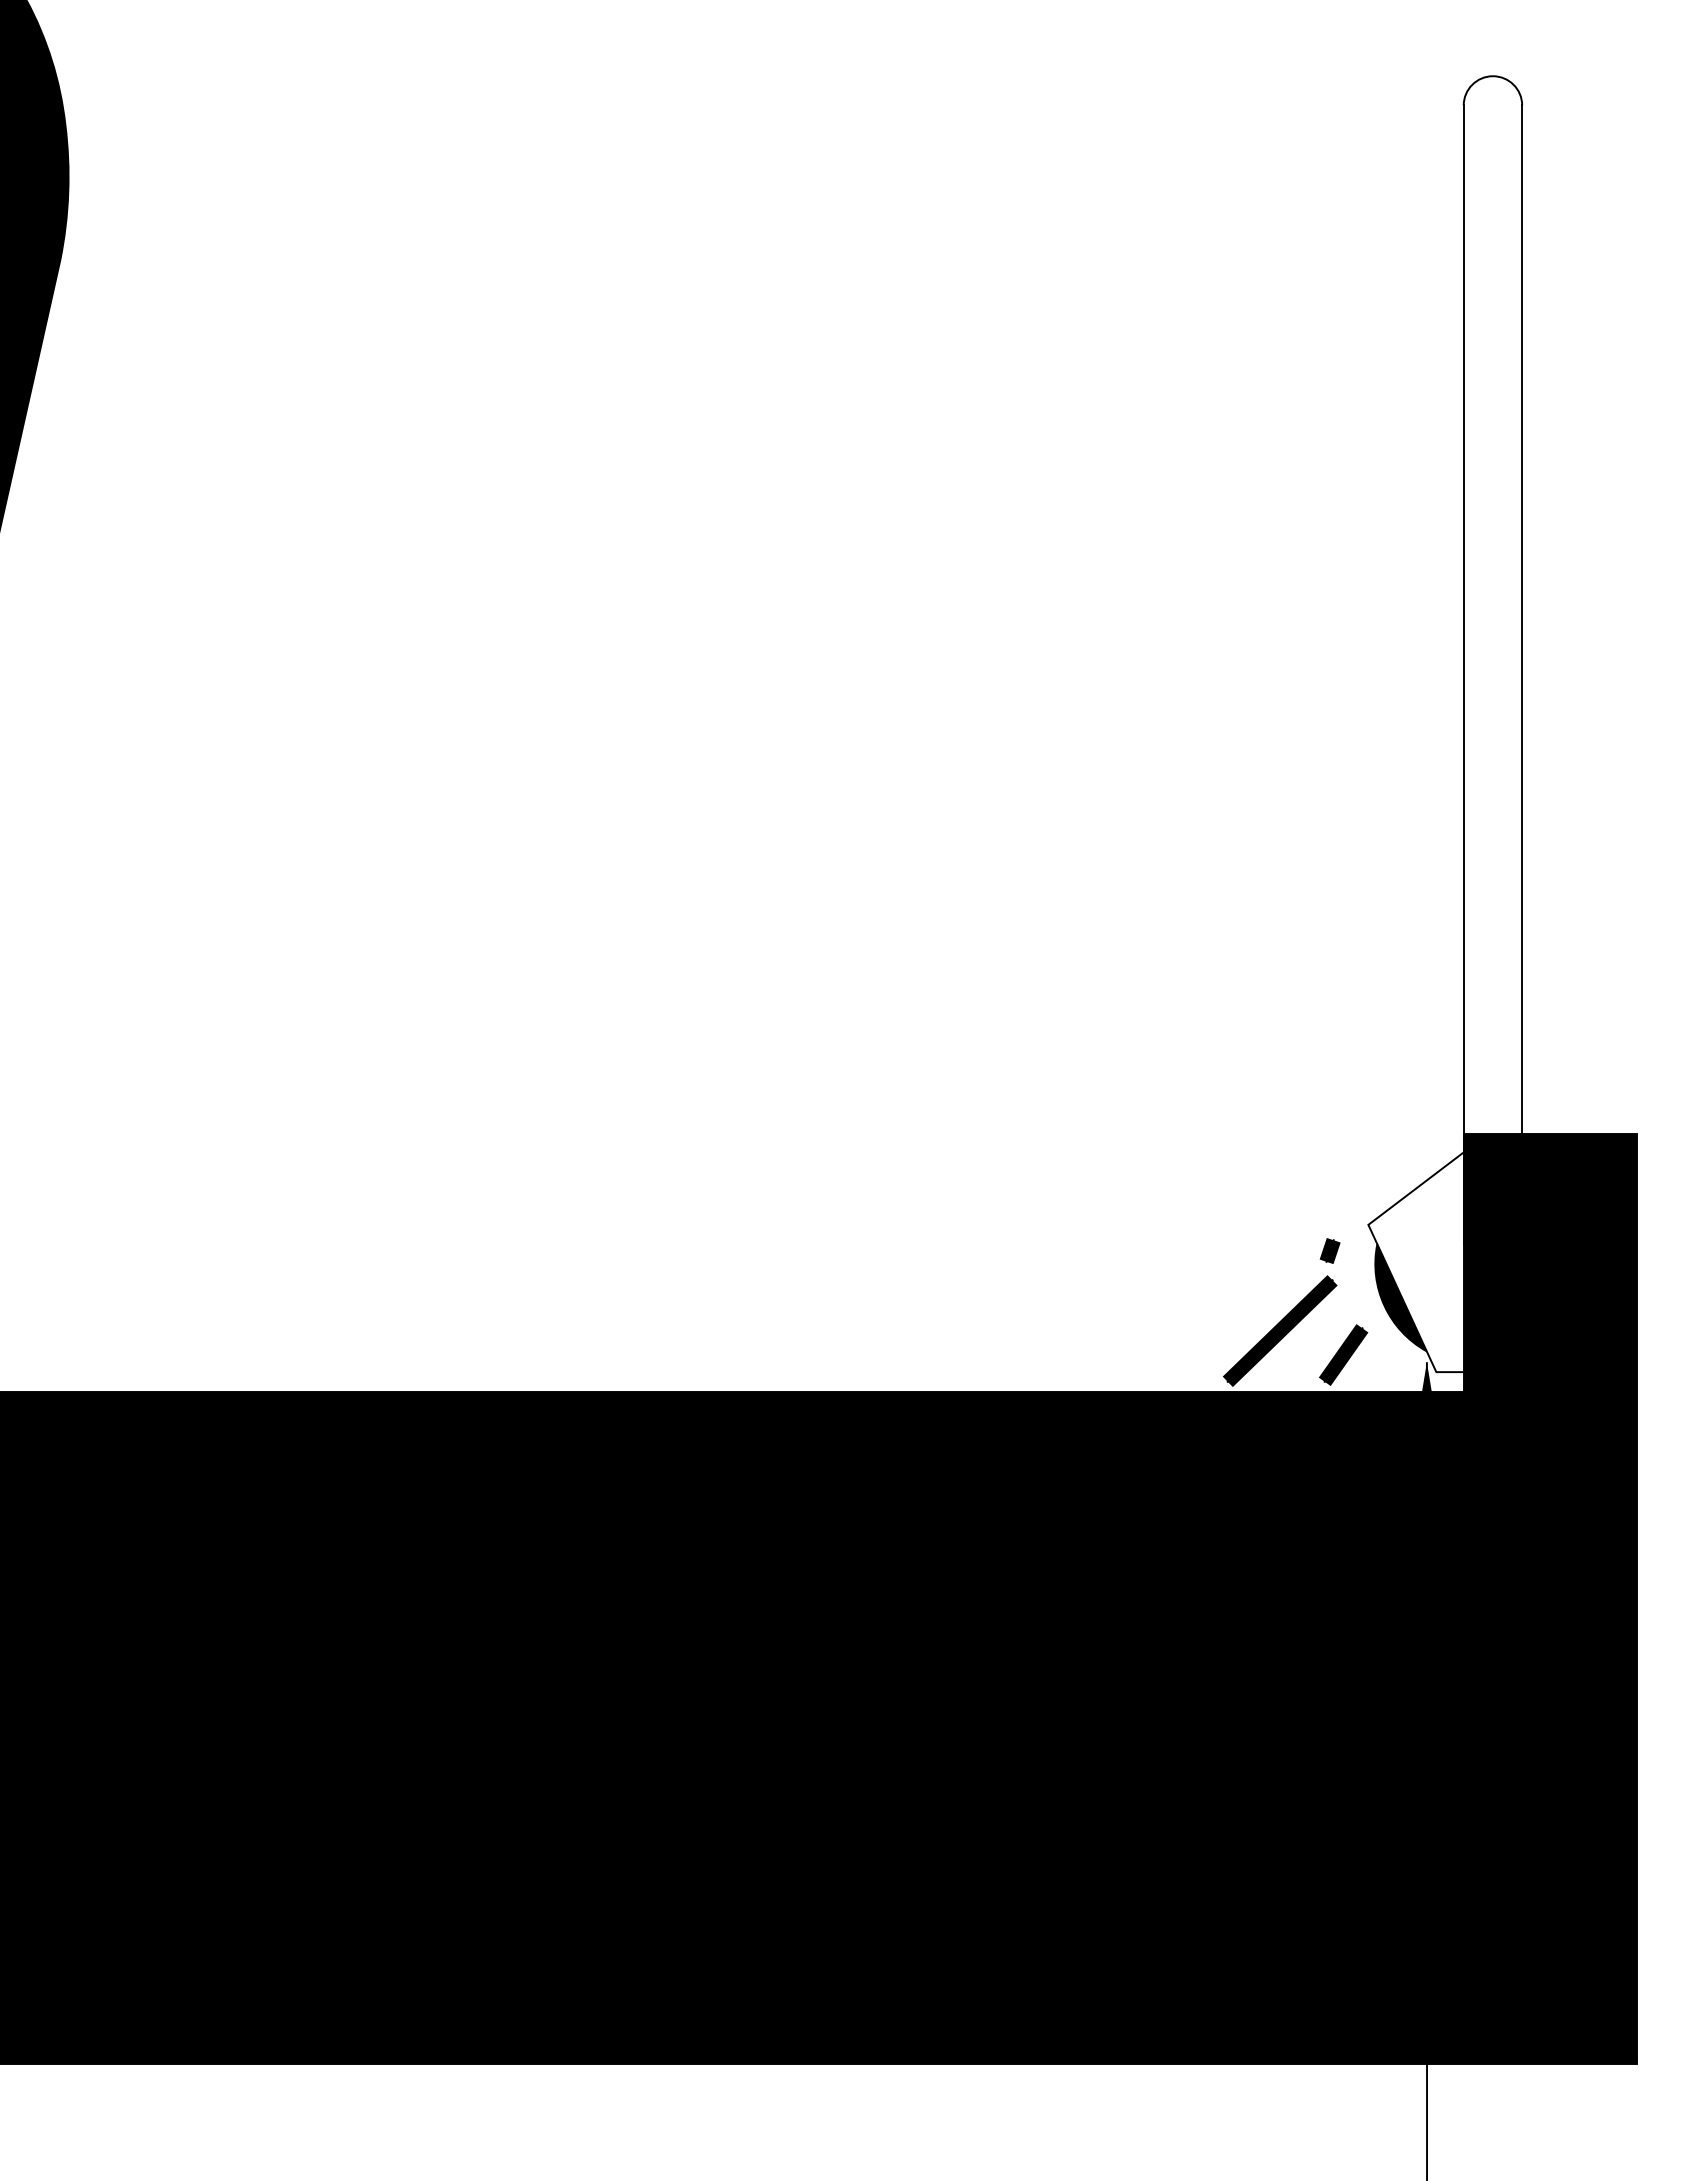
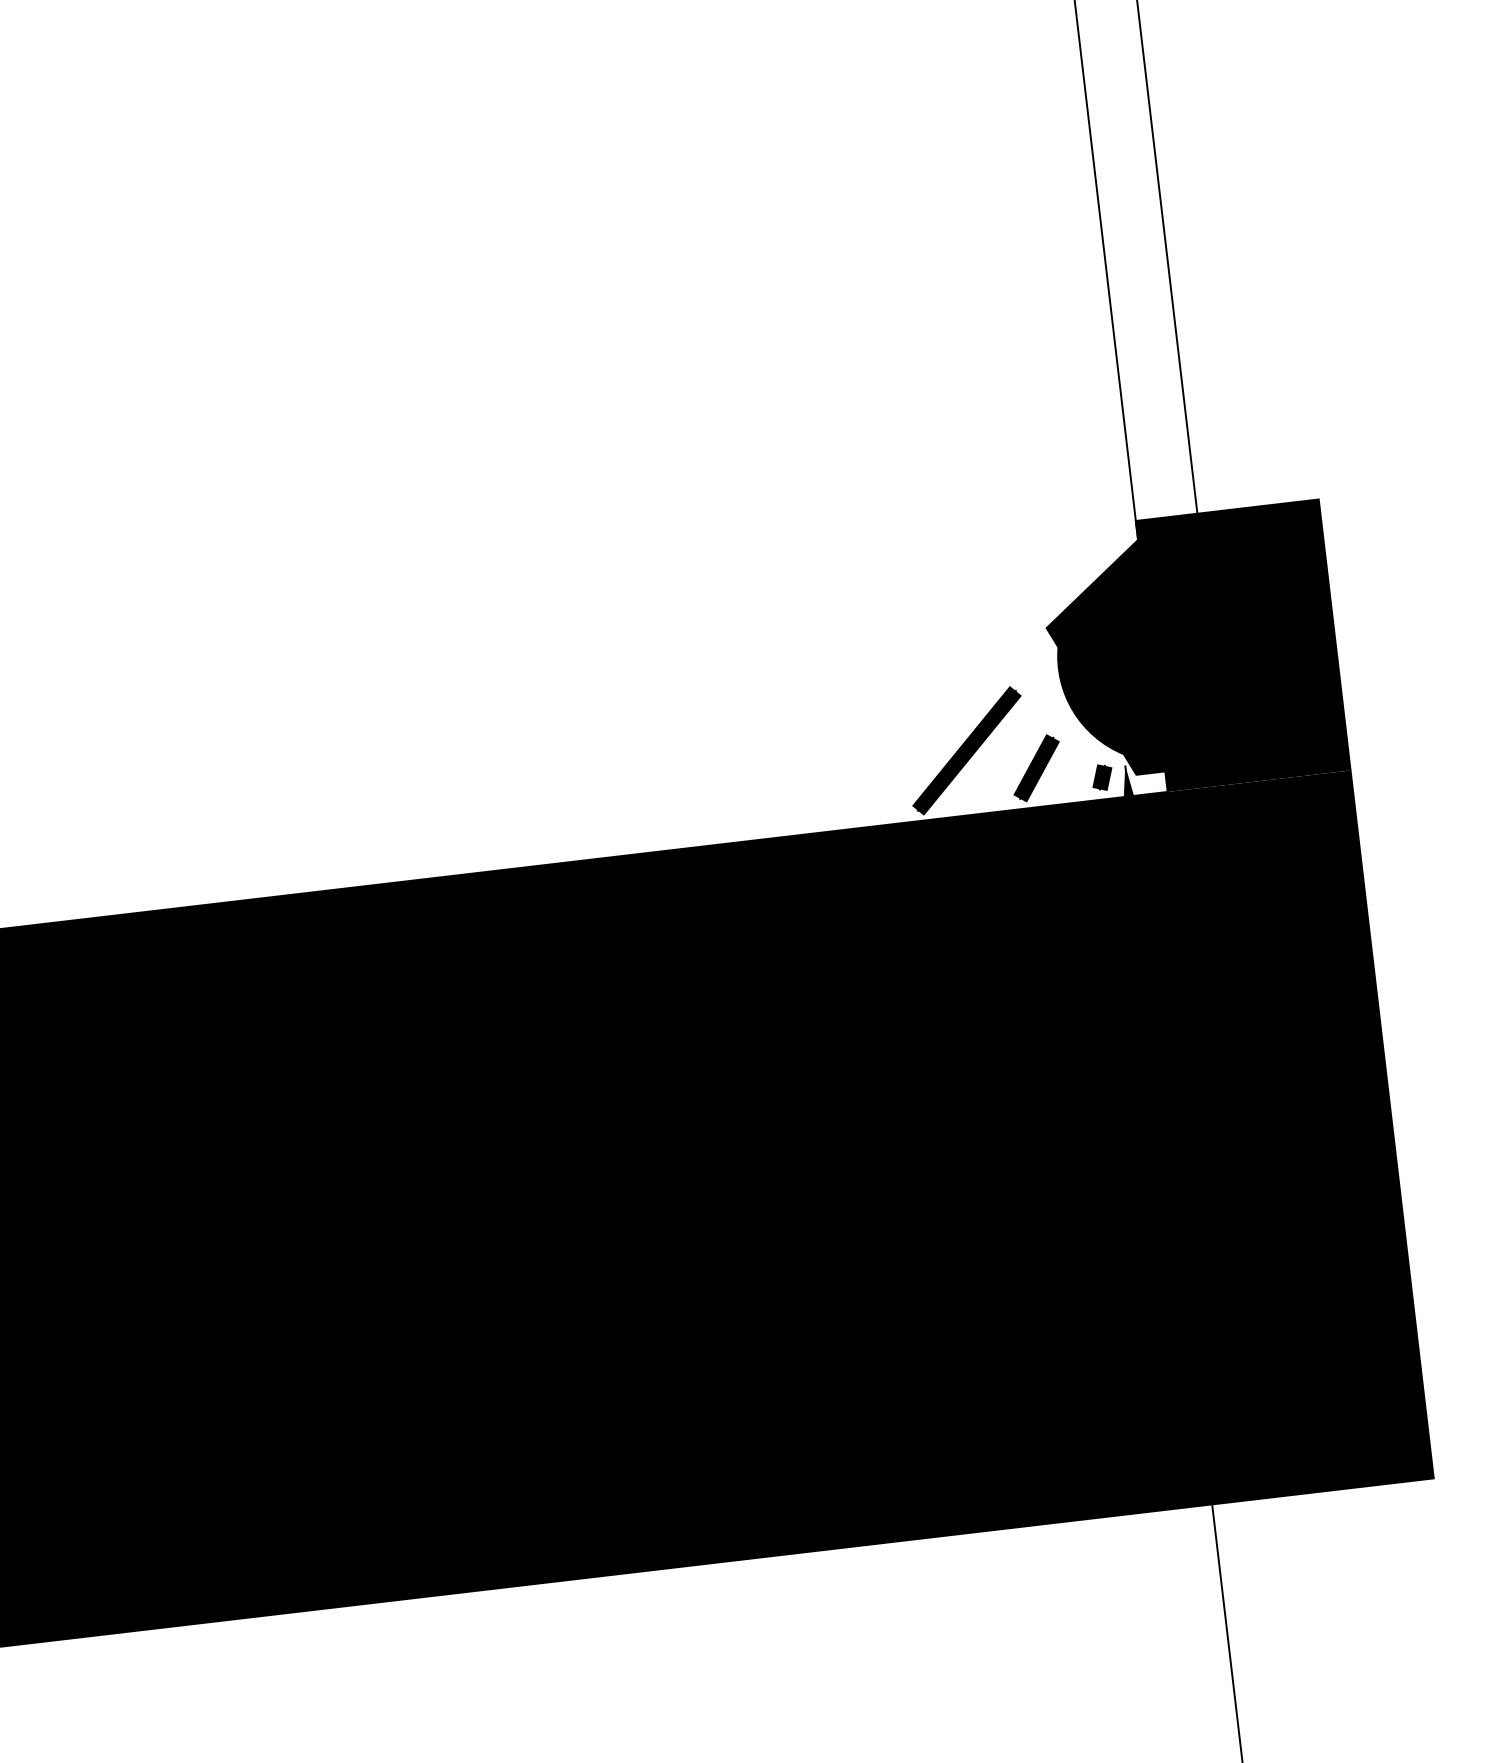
part: (1329, 1250) -> (1101, 777), moved
fill: (1415, 1262) -> (1100, 661), added

